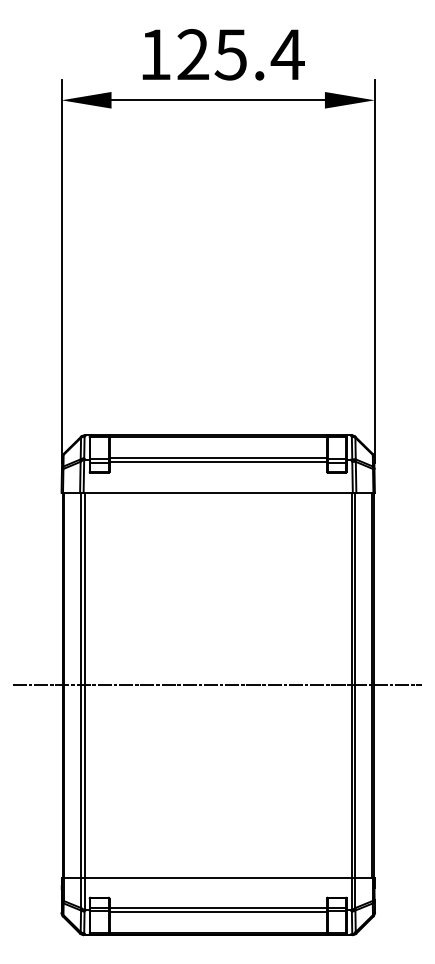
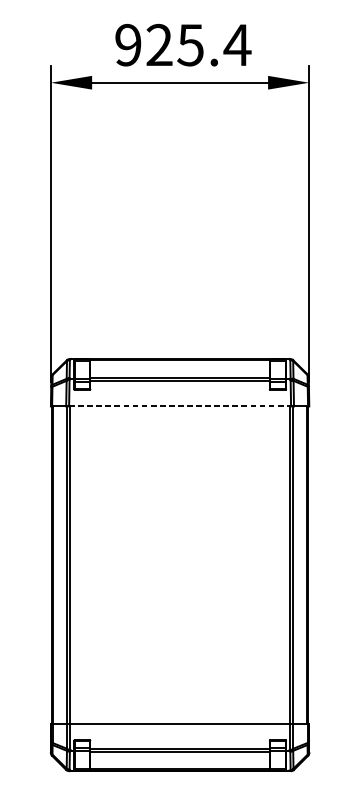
text: (154, 54) -> (127, 44), 125.4 -> 925.4
line: (218, 492) -> (180, 406), solid -> dashed
line: (217, 685) -> (179, 565), removed

